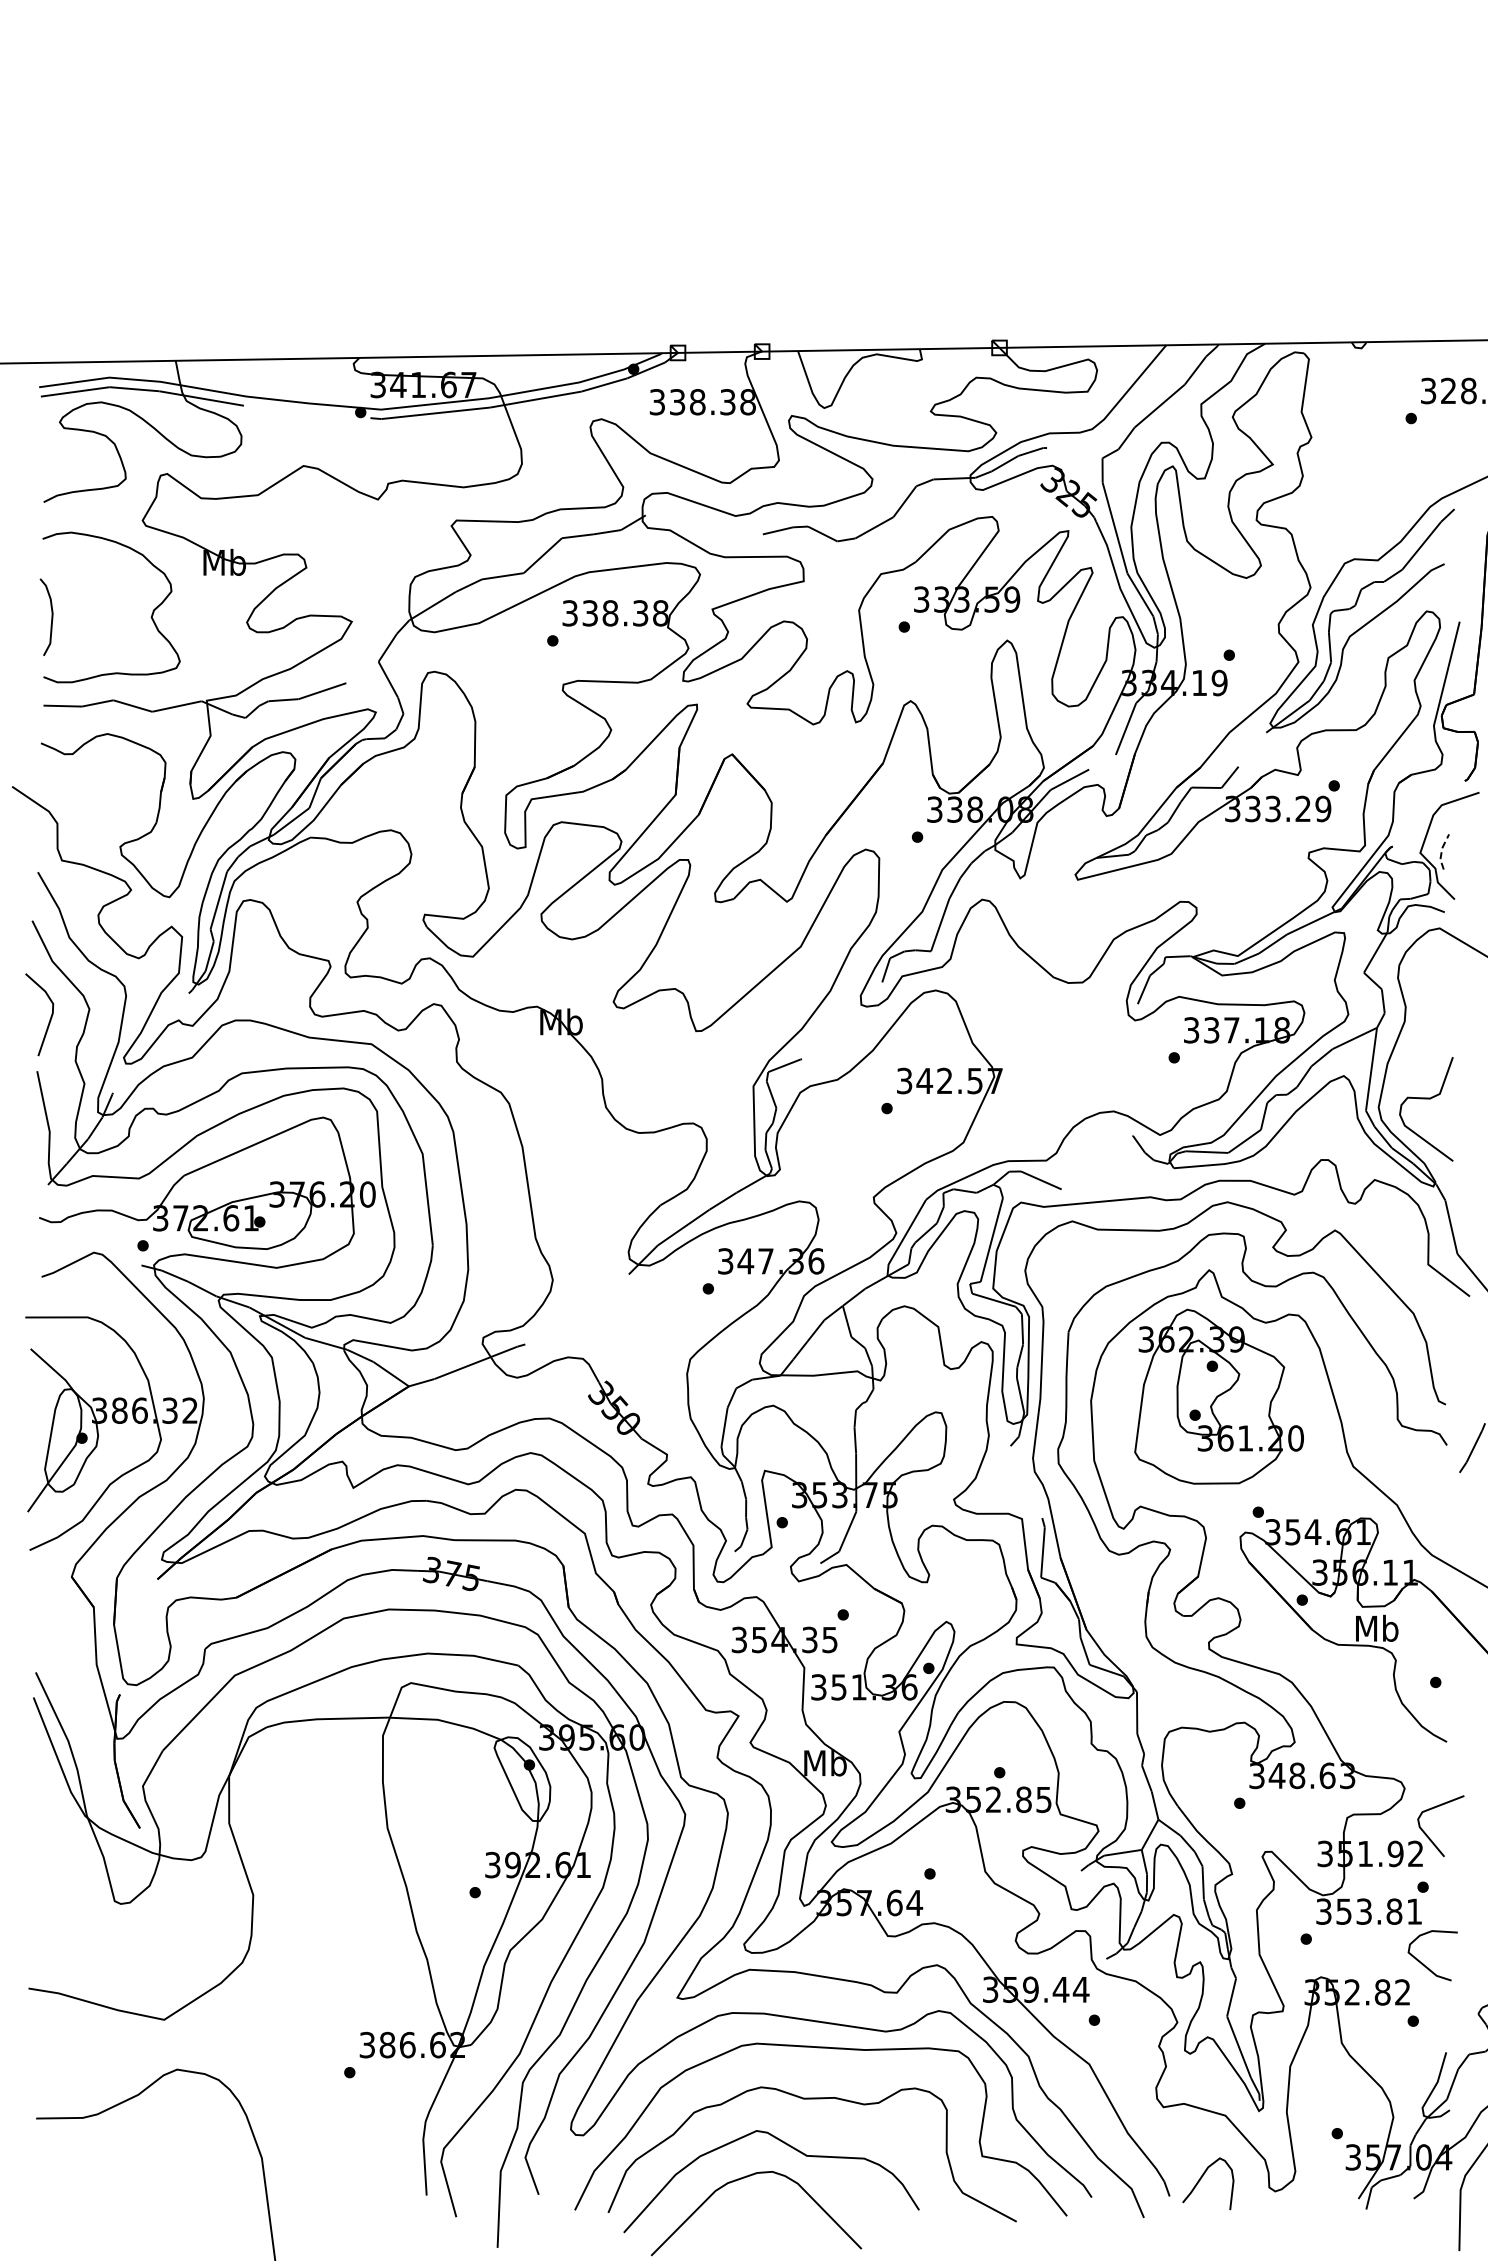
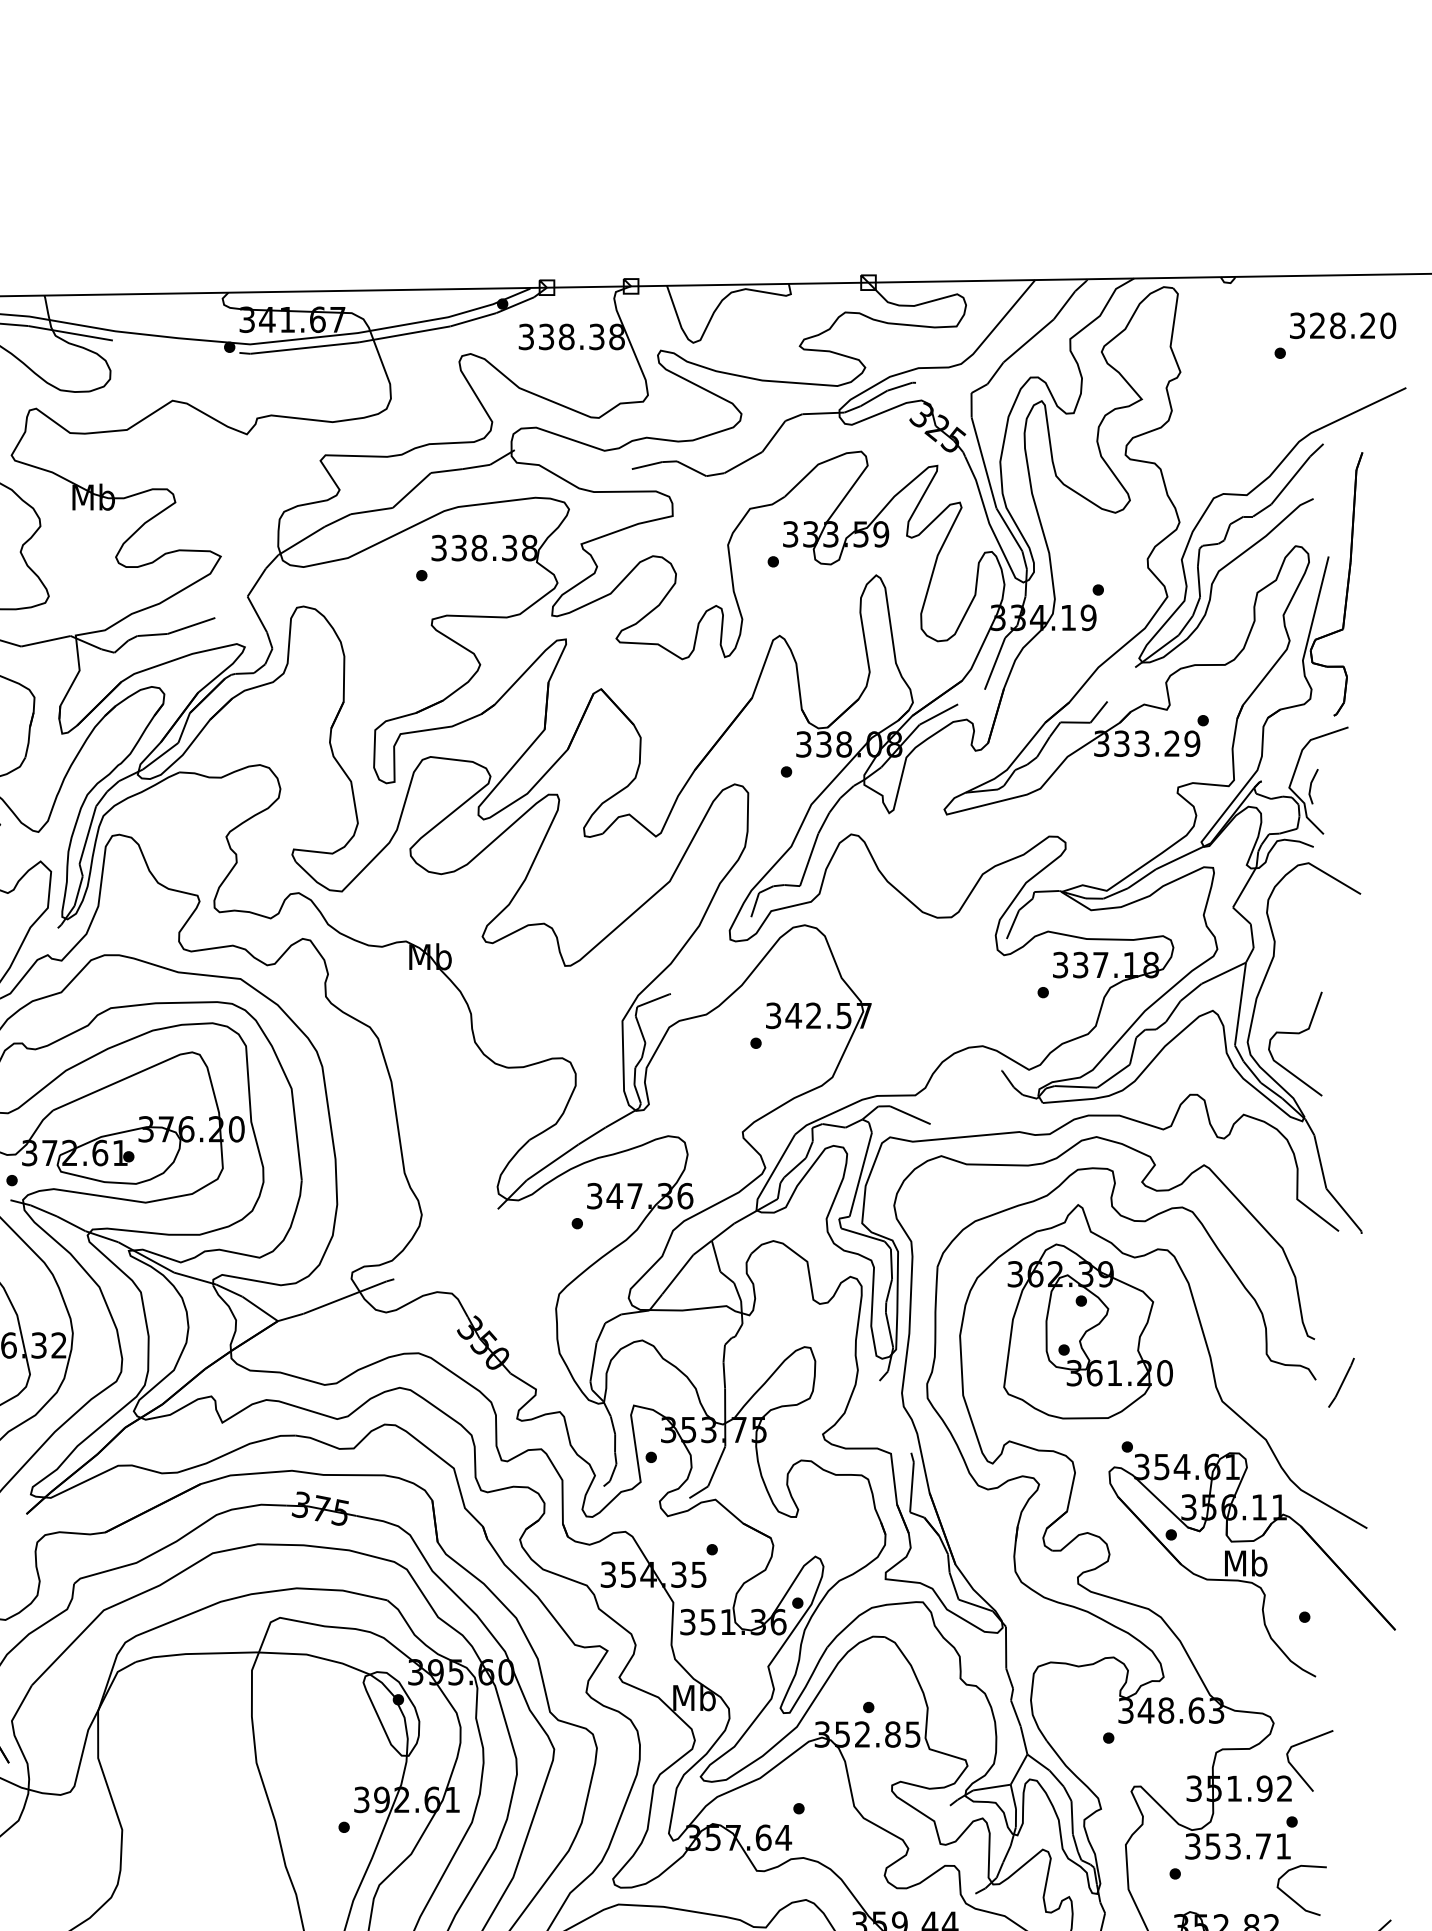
line: (1441, 851) -> (1310, 786), dashed -> solid
text: (1394, 1911) -> (1263, 1846), 353.81 -> 353.71

